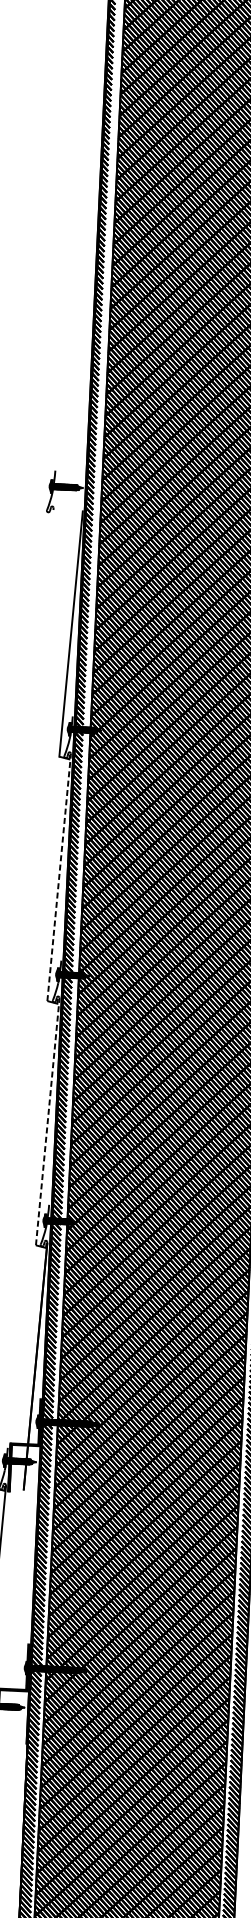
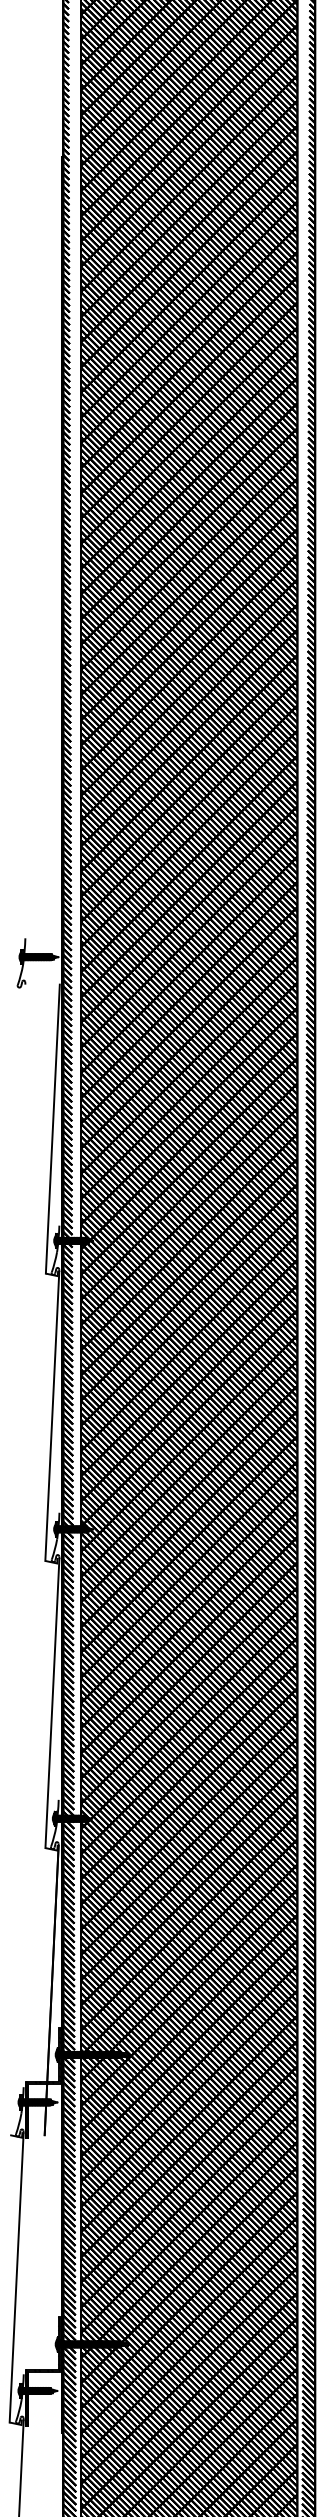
line: (59, 878) -> (52, 1416), dashed -> solid
line: (47, 1122) -> (52, 1703), dashed -> solid

